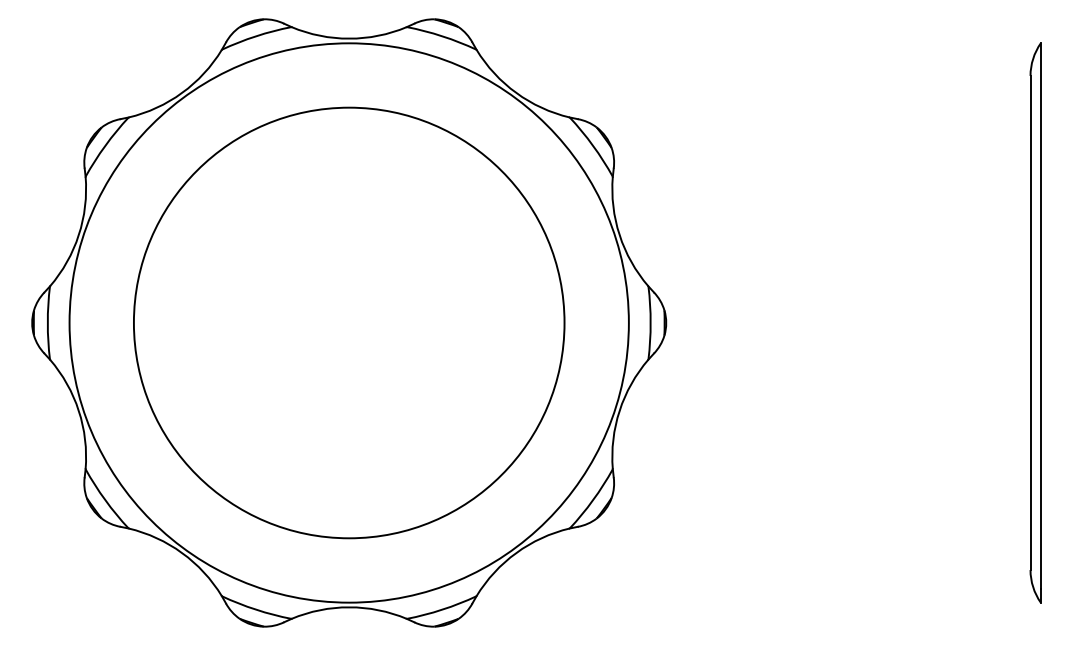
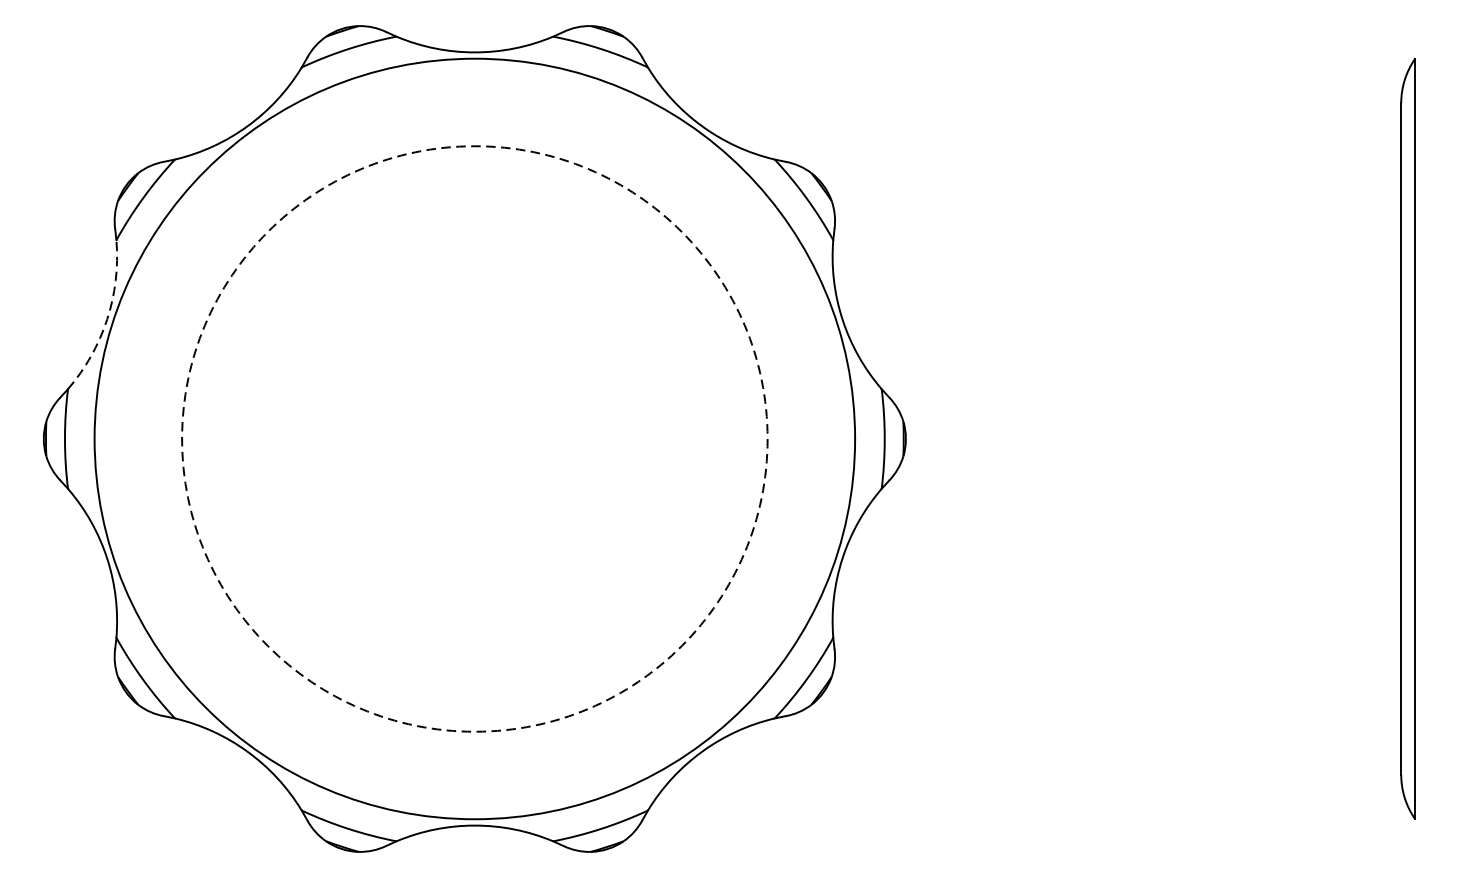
arc: (78, 235) -> (106, 320), solid -> dashed
circle: (348, 322) -> (473, 438), solid -> dashed

